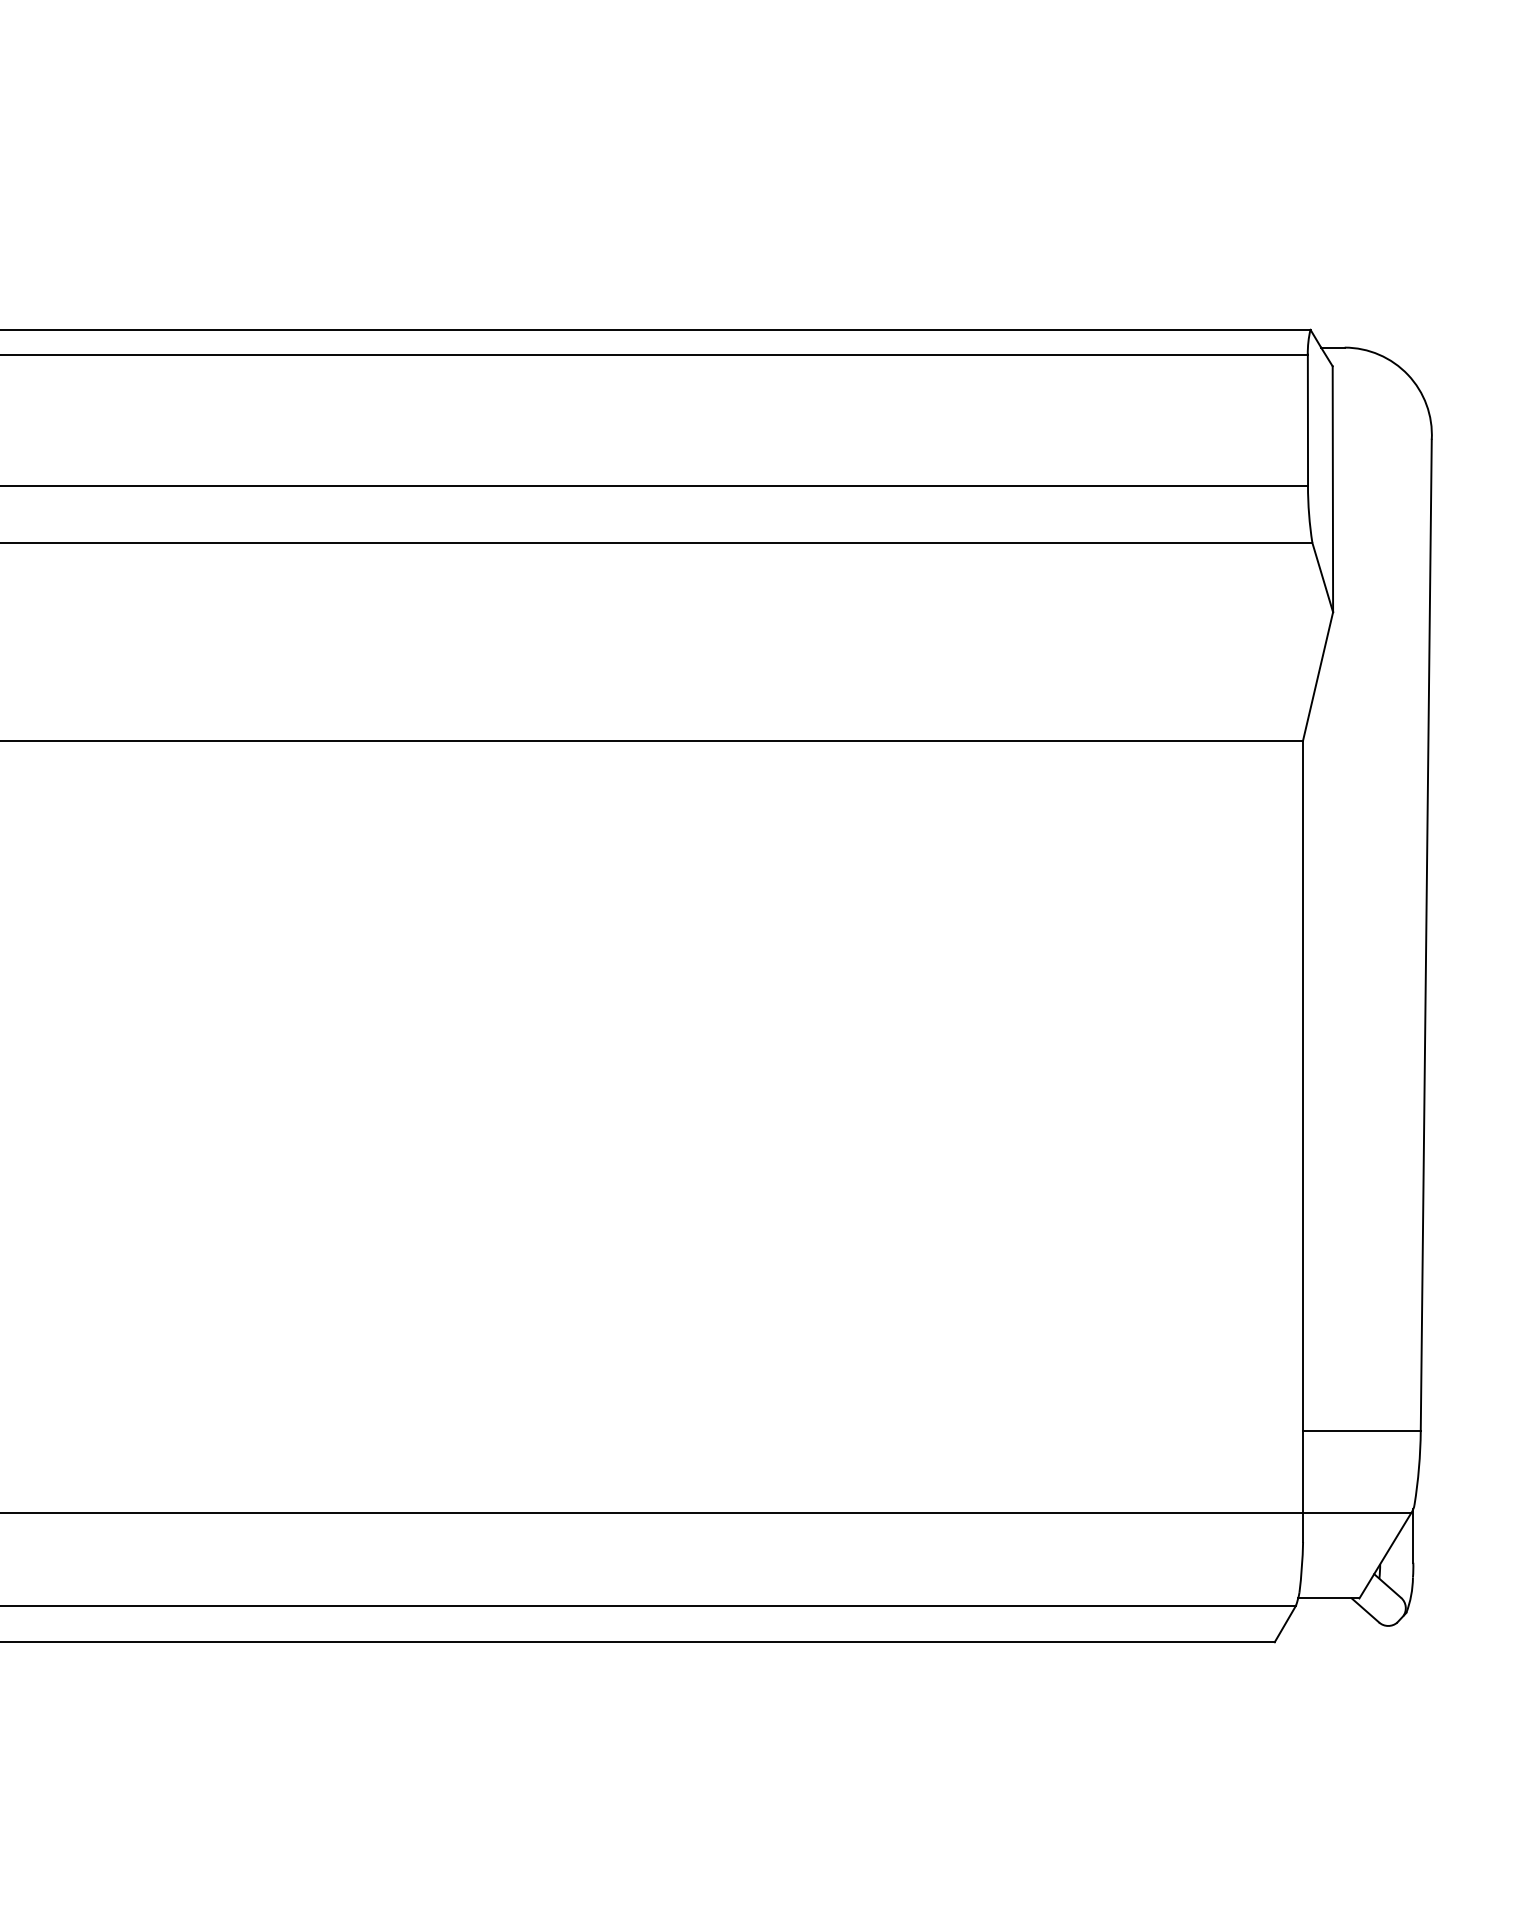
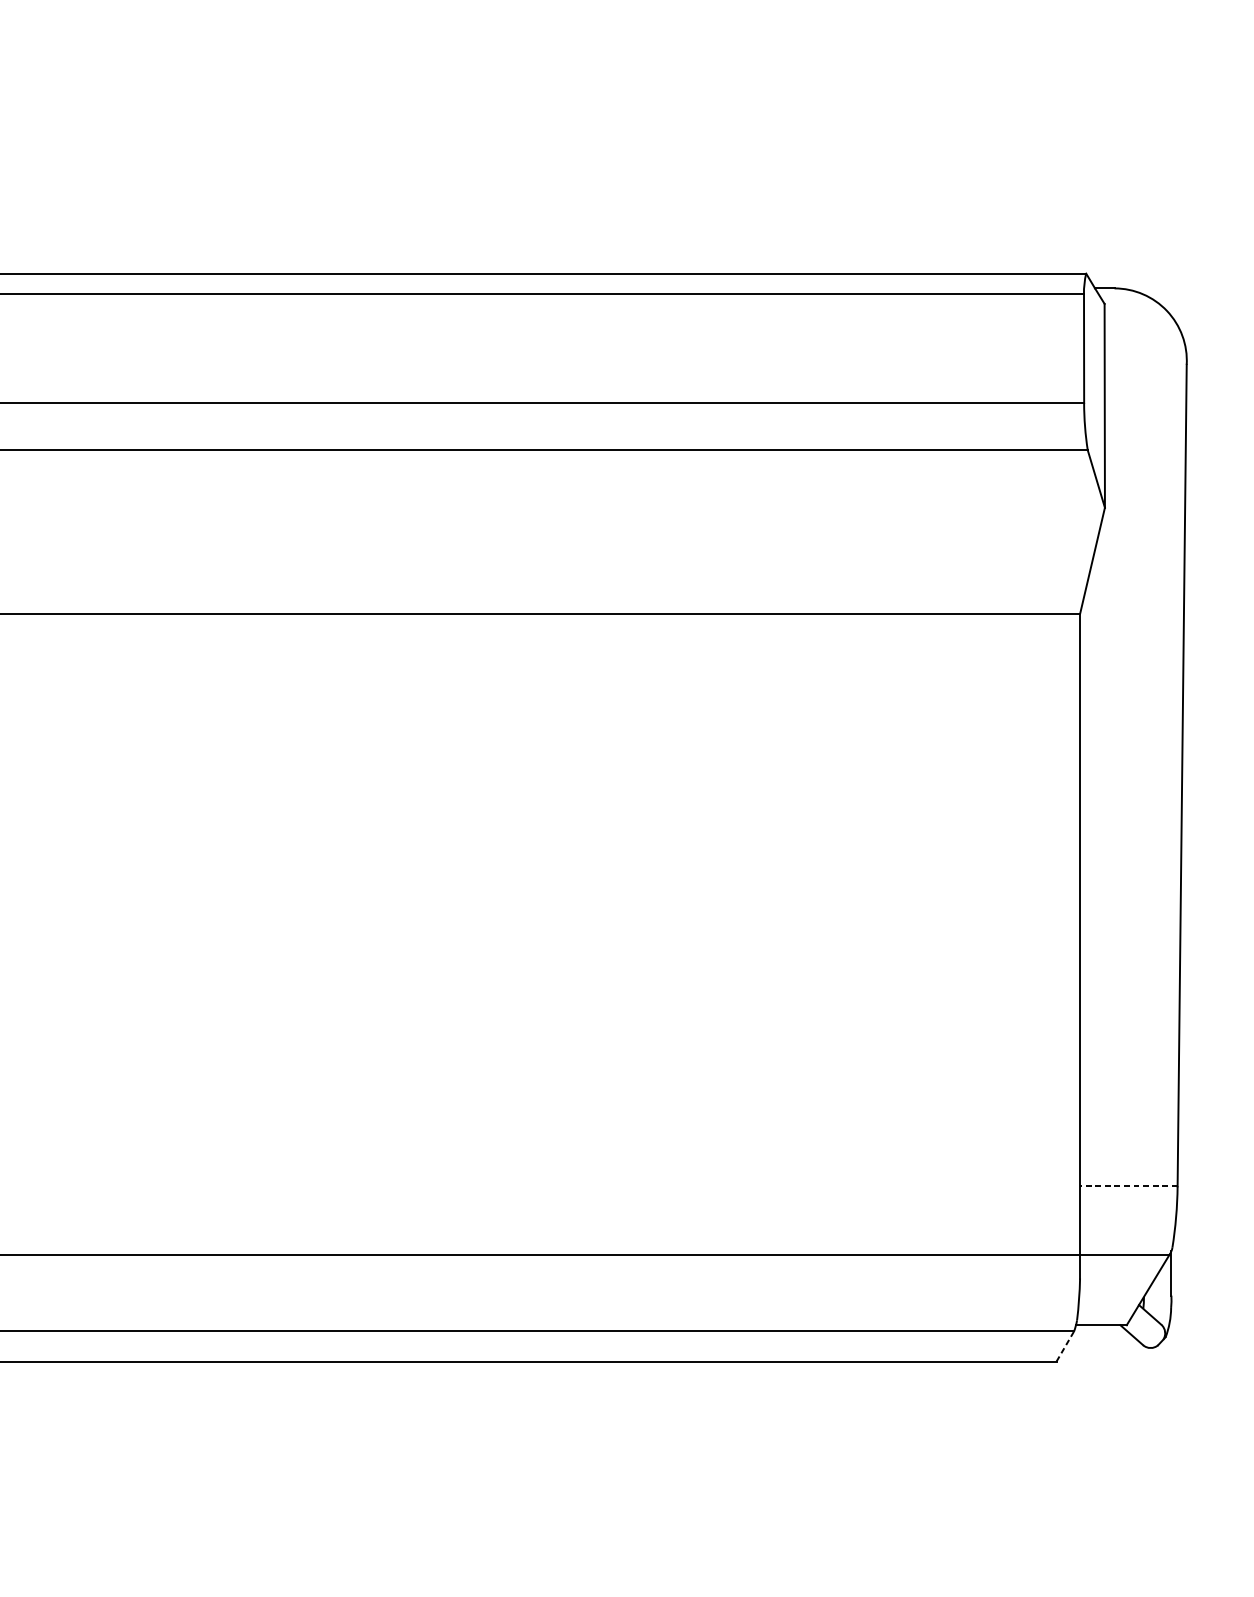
line: (1361, 1430) -> (1128, 1186), solid -> dashed
line: (1285, 1623) -> (1065, 1345), solid -> dashed

